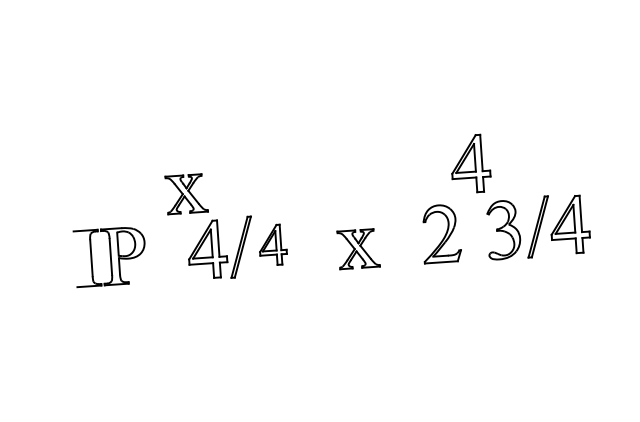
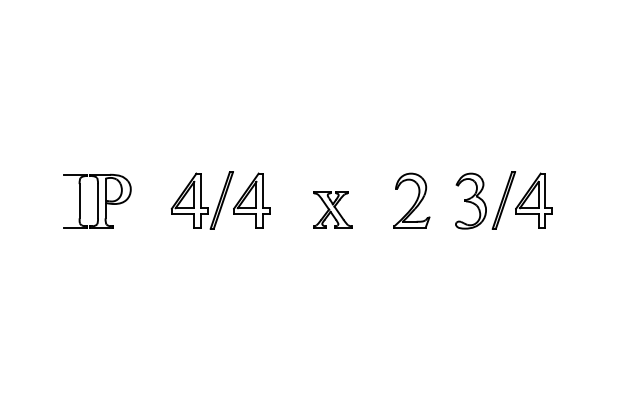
part: (470, 163) -> (443, 136), removed
part: (186, 193) -> (173, 146), removed
part: (272, 245) -> (251, 200), size x1.43

